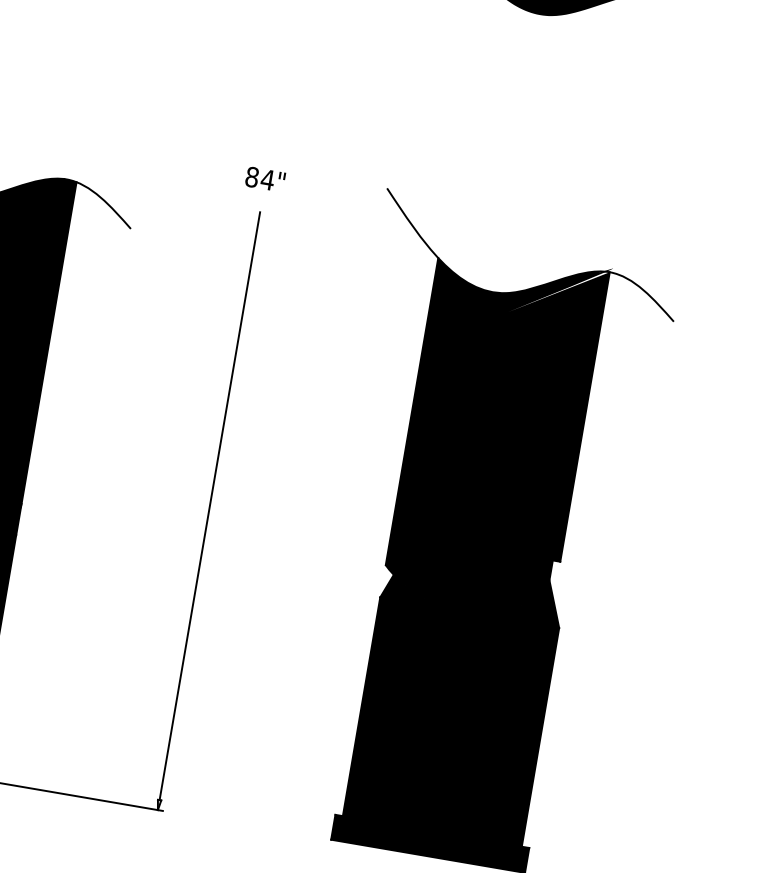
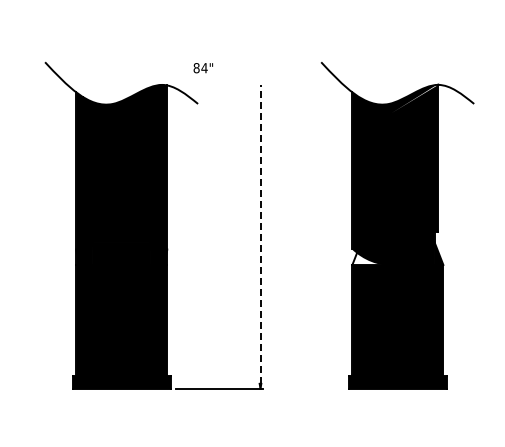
text: (263, 179) -> (202, 68), moved
line: (210, 504) -> (260, 233), solid -> dashed
fill: (418, 590) -> (370, 258), removed

